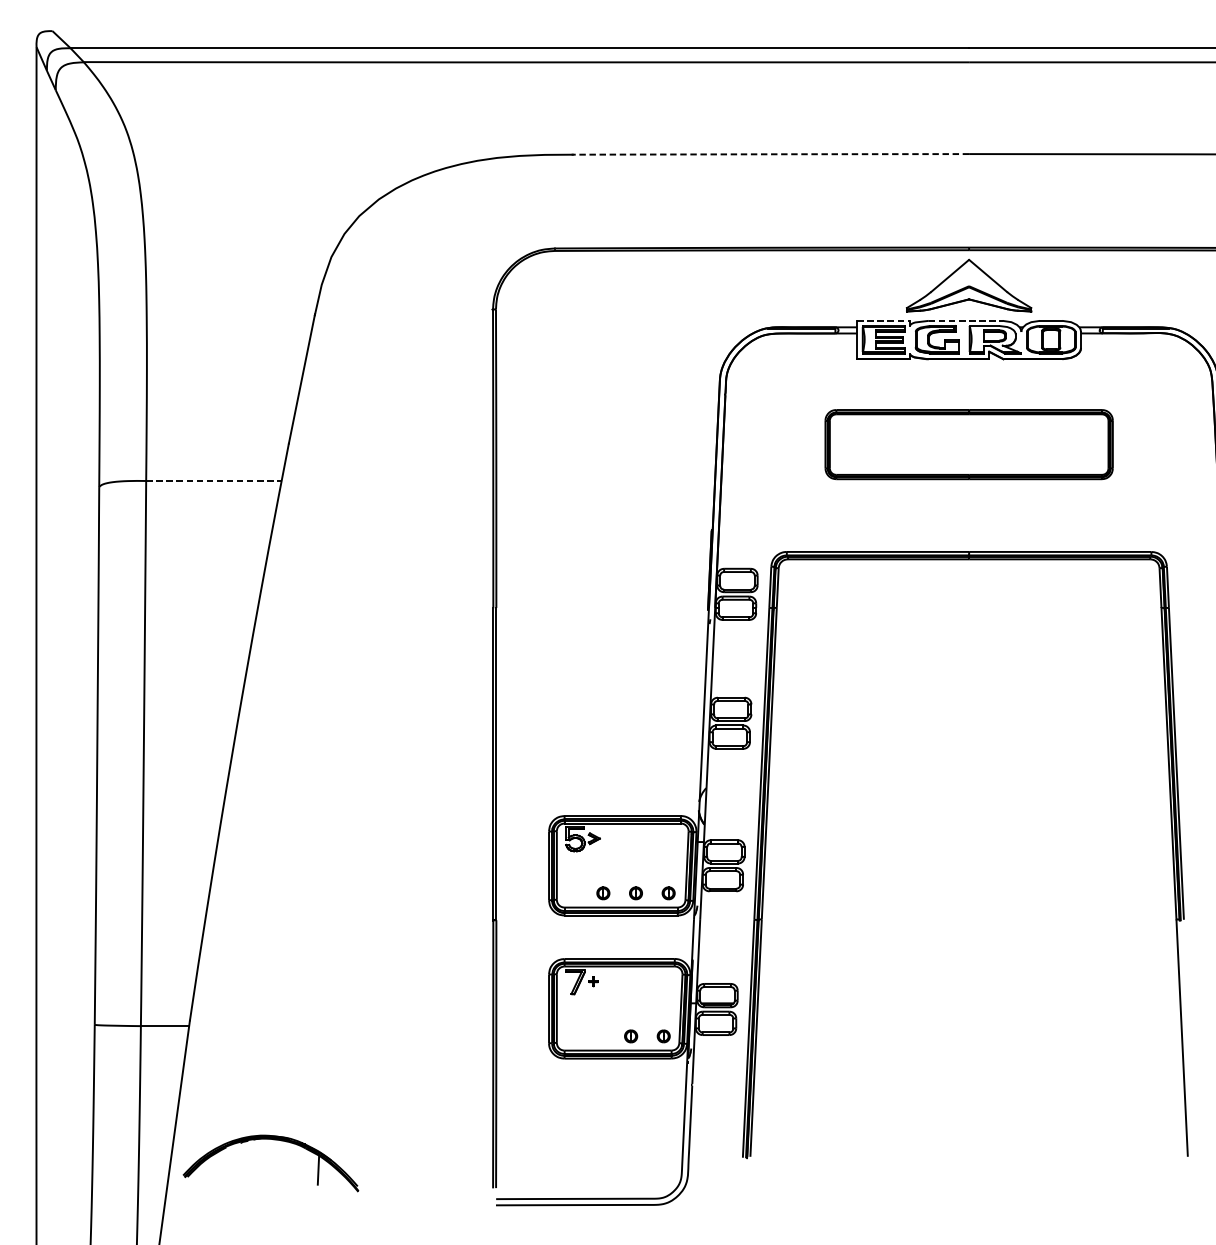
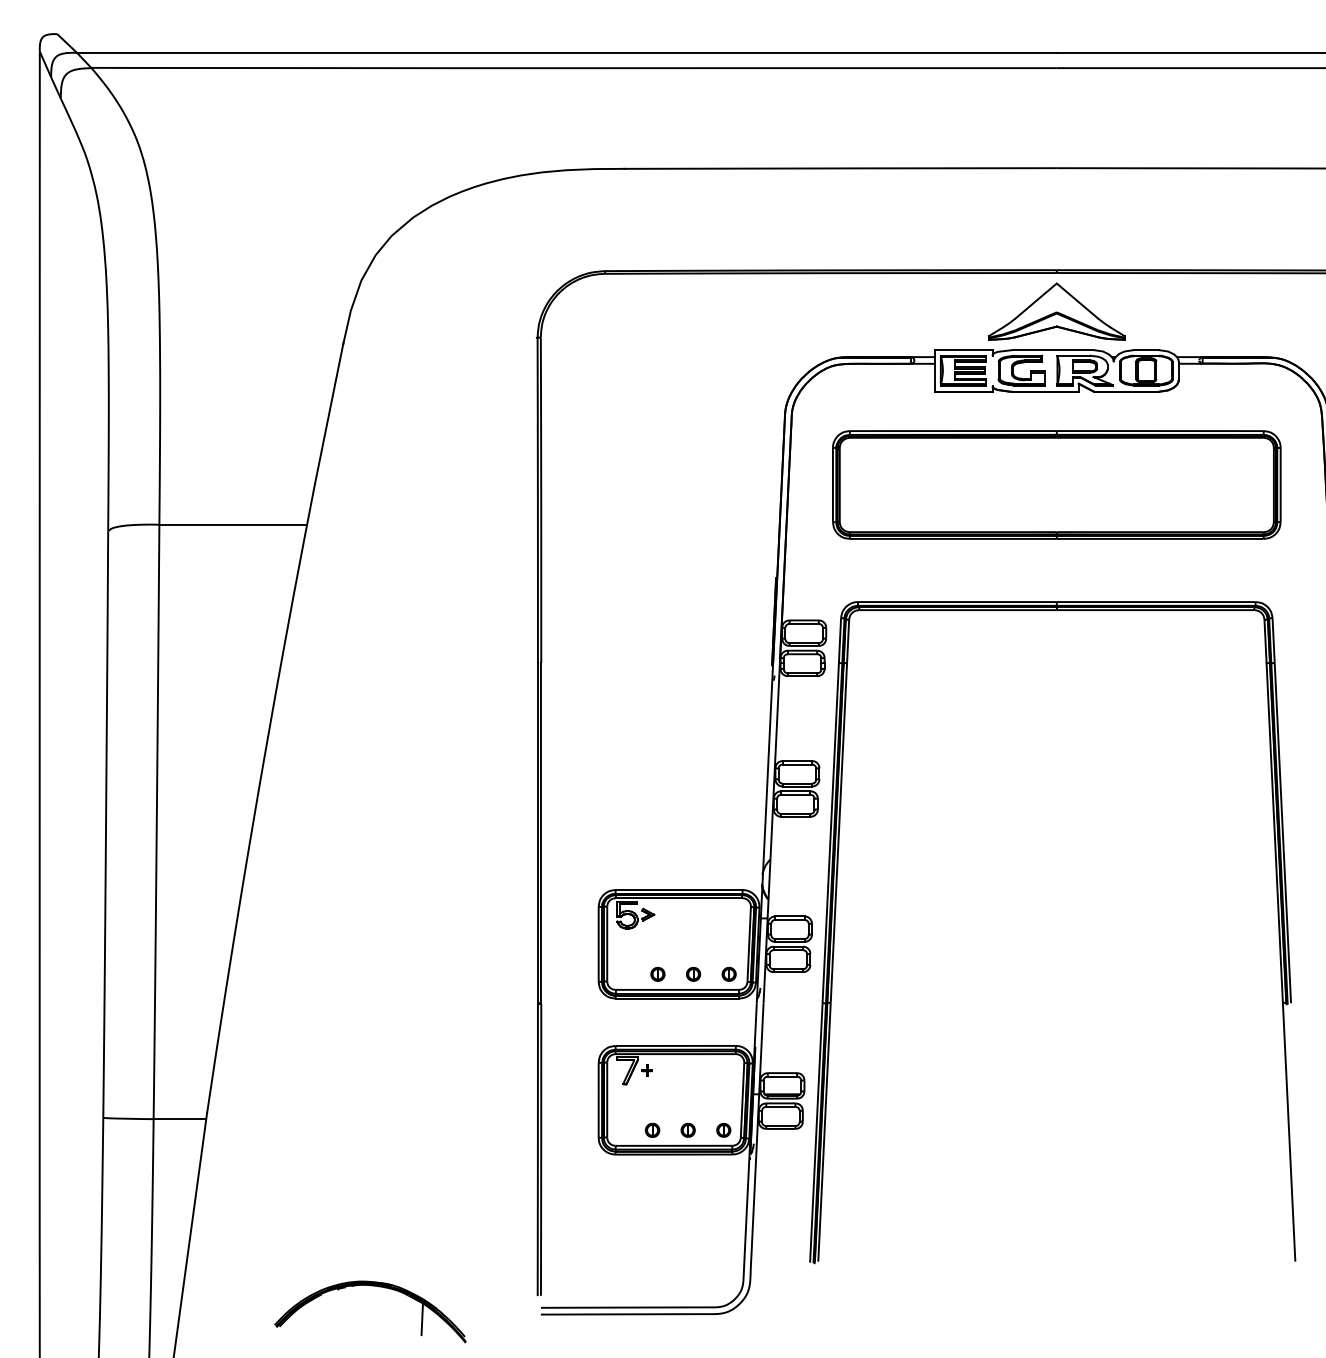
line: (770, 154) -> (840, 168), dashed -> solid
line: (883, 321) -> (963, 350), dashed -> solid
line: (966, 321) -> (1053, 350), dashed -> solid
part: (968, 444) -> (1056, 484), size x1.43
line: (214, 480) -> (233, 524), dashed -> solid
part: (598, 1035) -> (652, 1129), added
part: (271, 1140) -> (371, 1286), moved

